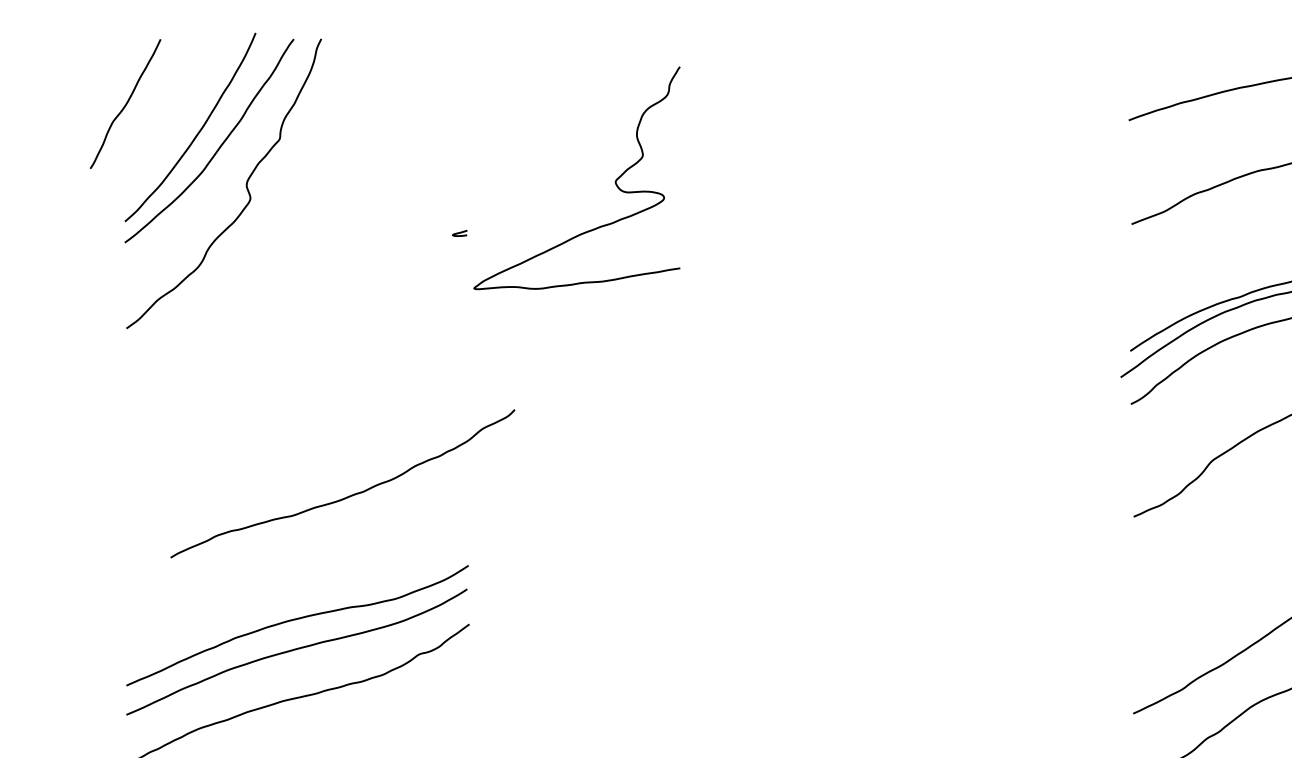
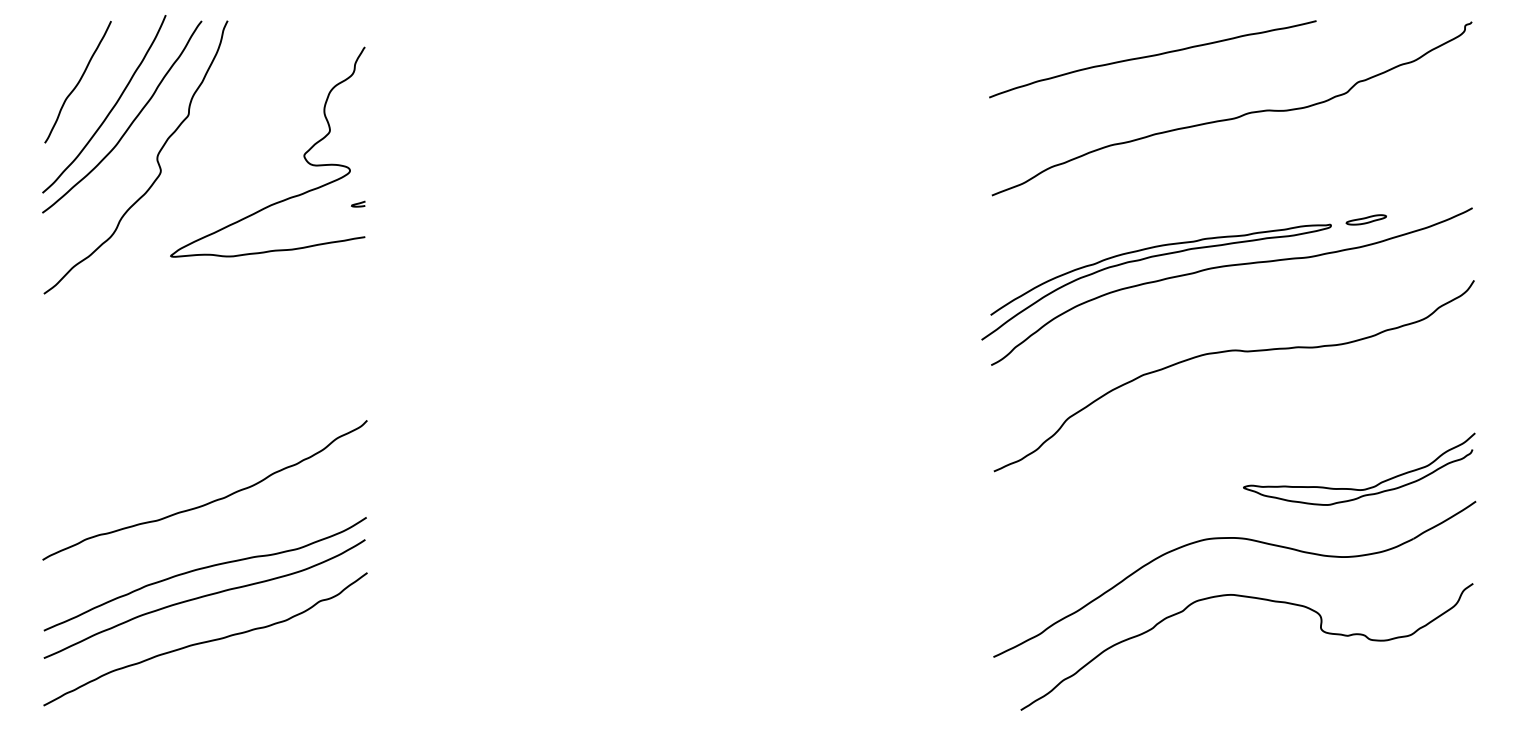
curve: (124, 104) -> (77, 82), moved
curve: (614, 180) -> (303, 154), moved
curve: (348, 495) -> (210, 501), moved

